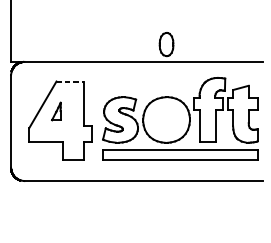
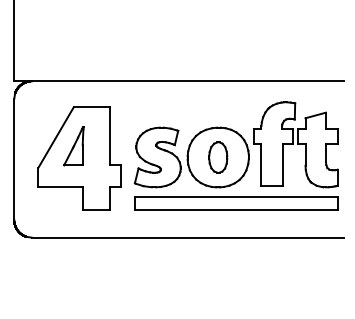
part: (166, 44) -> (218, 157), moved
line: (69, 81) -> (91, 107), dashed -> solid
part: (56, 111) -> (73, 146), size x1.67

